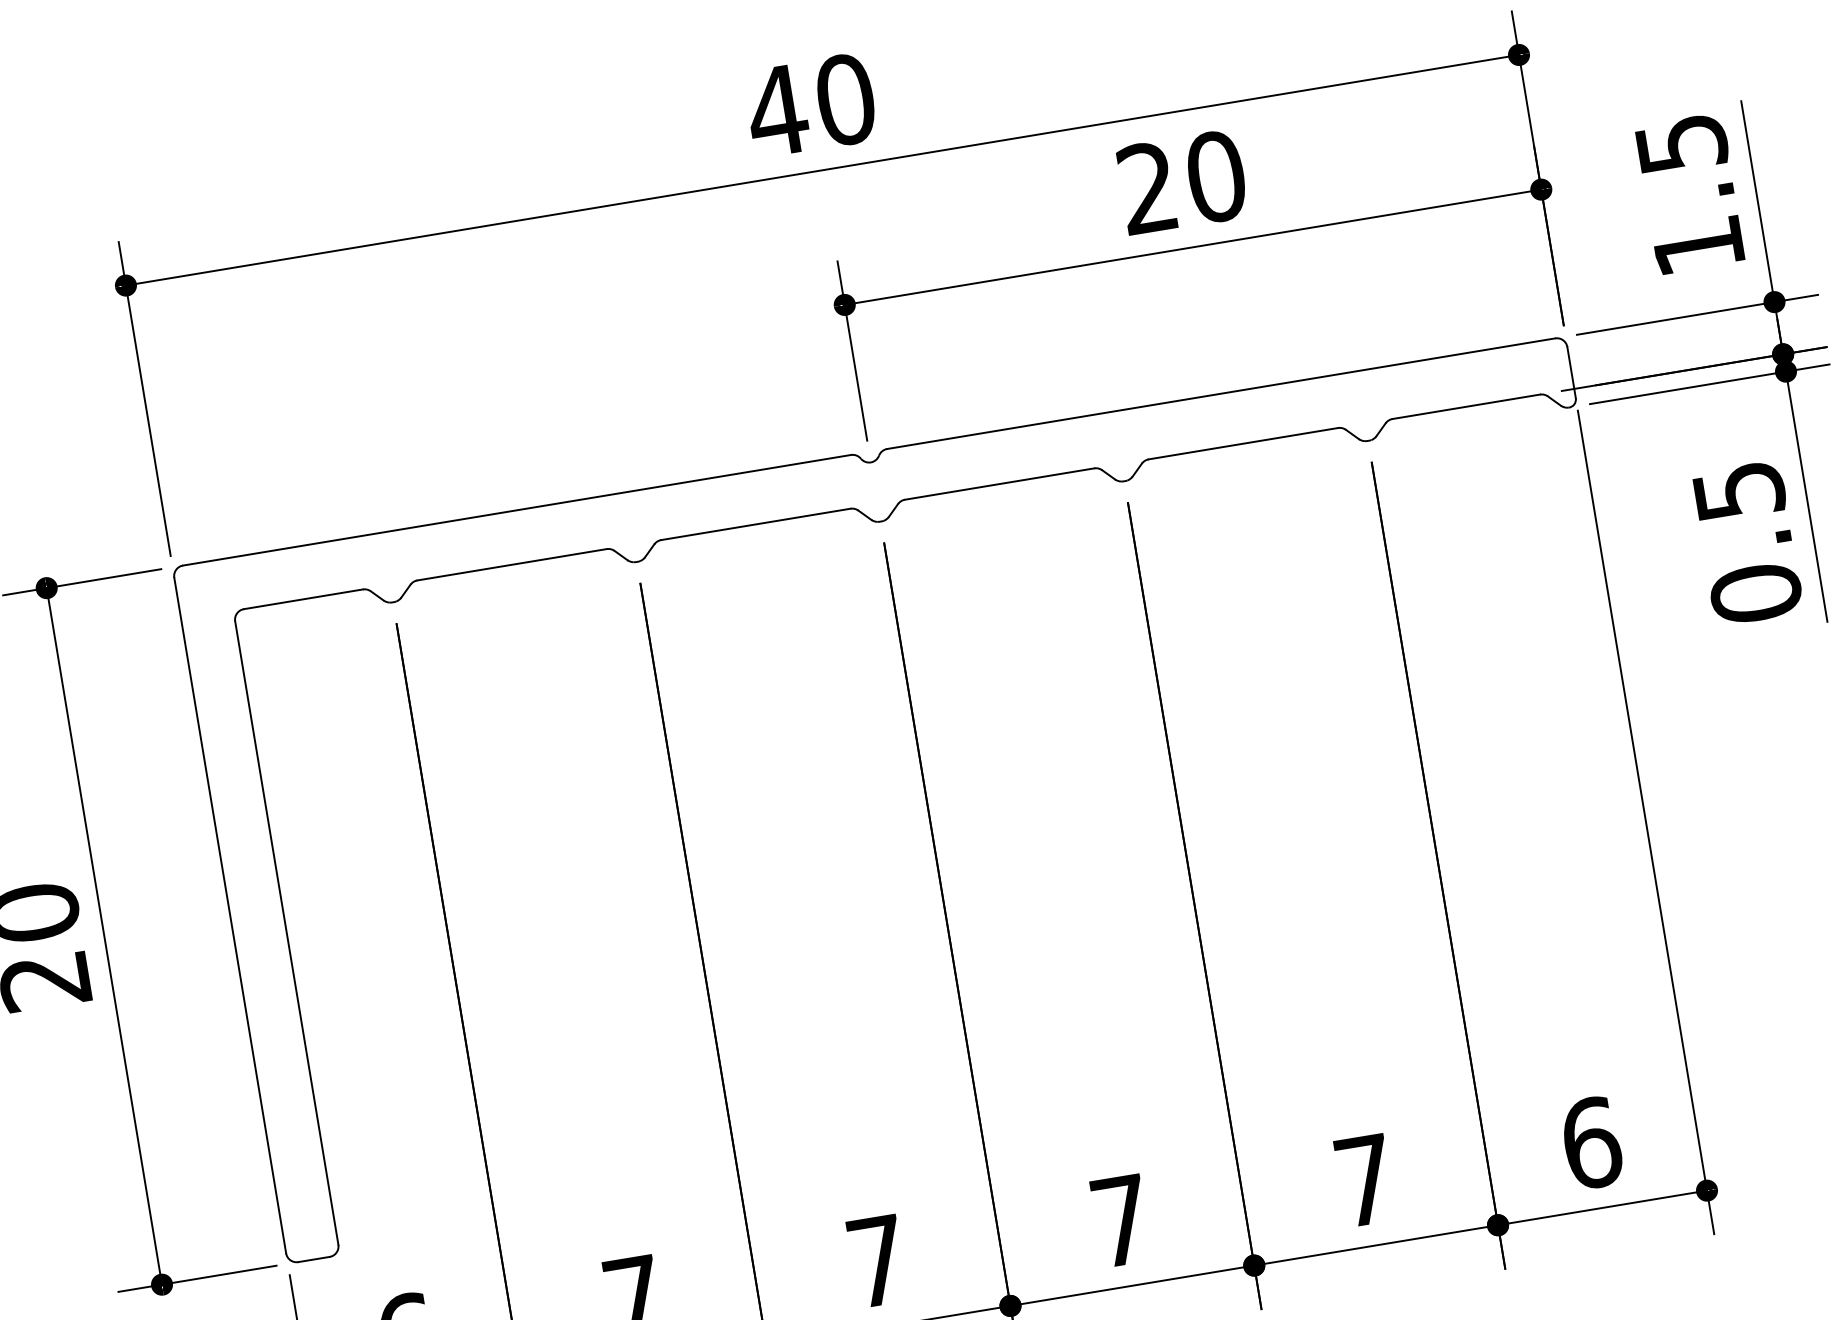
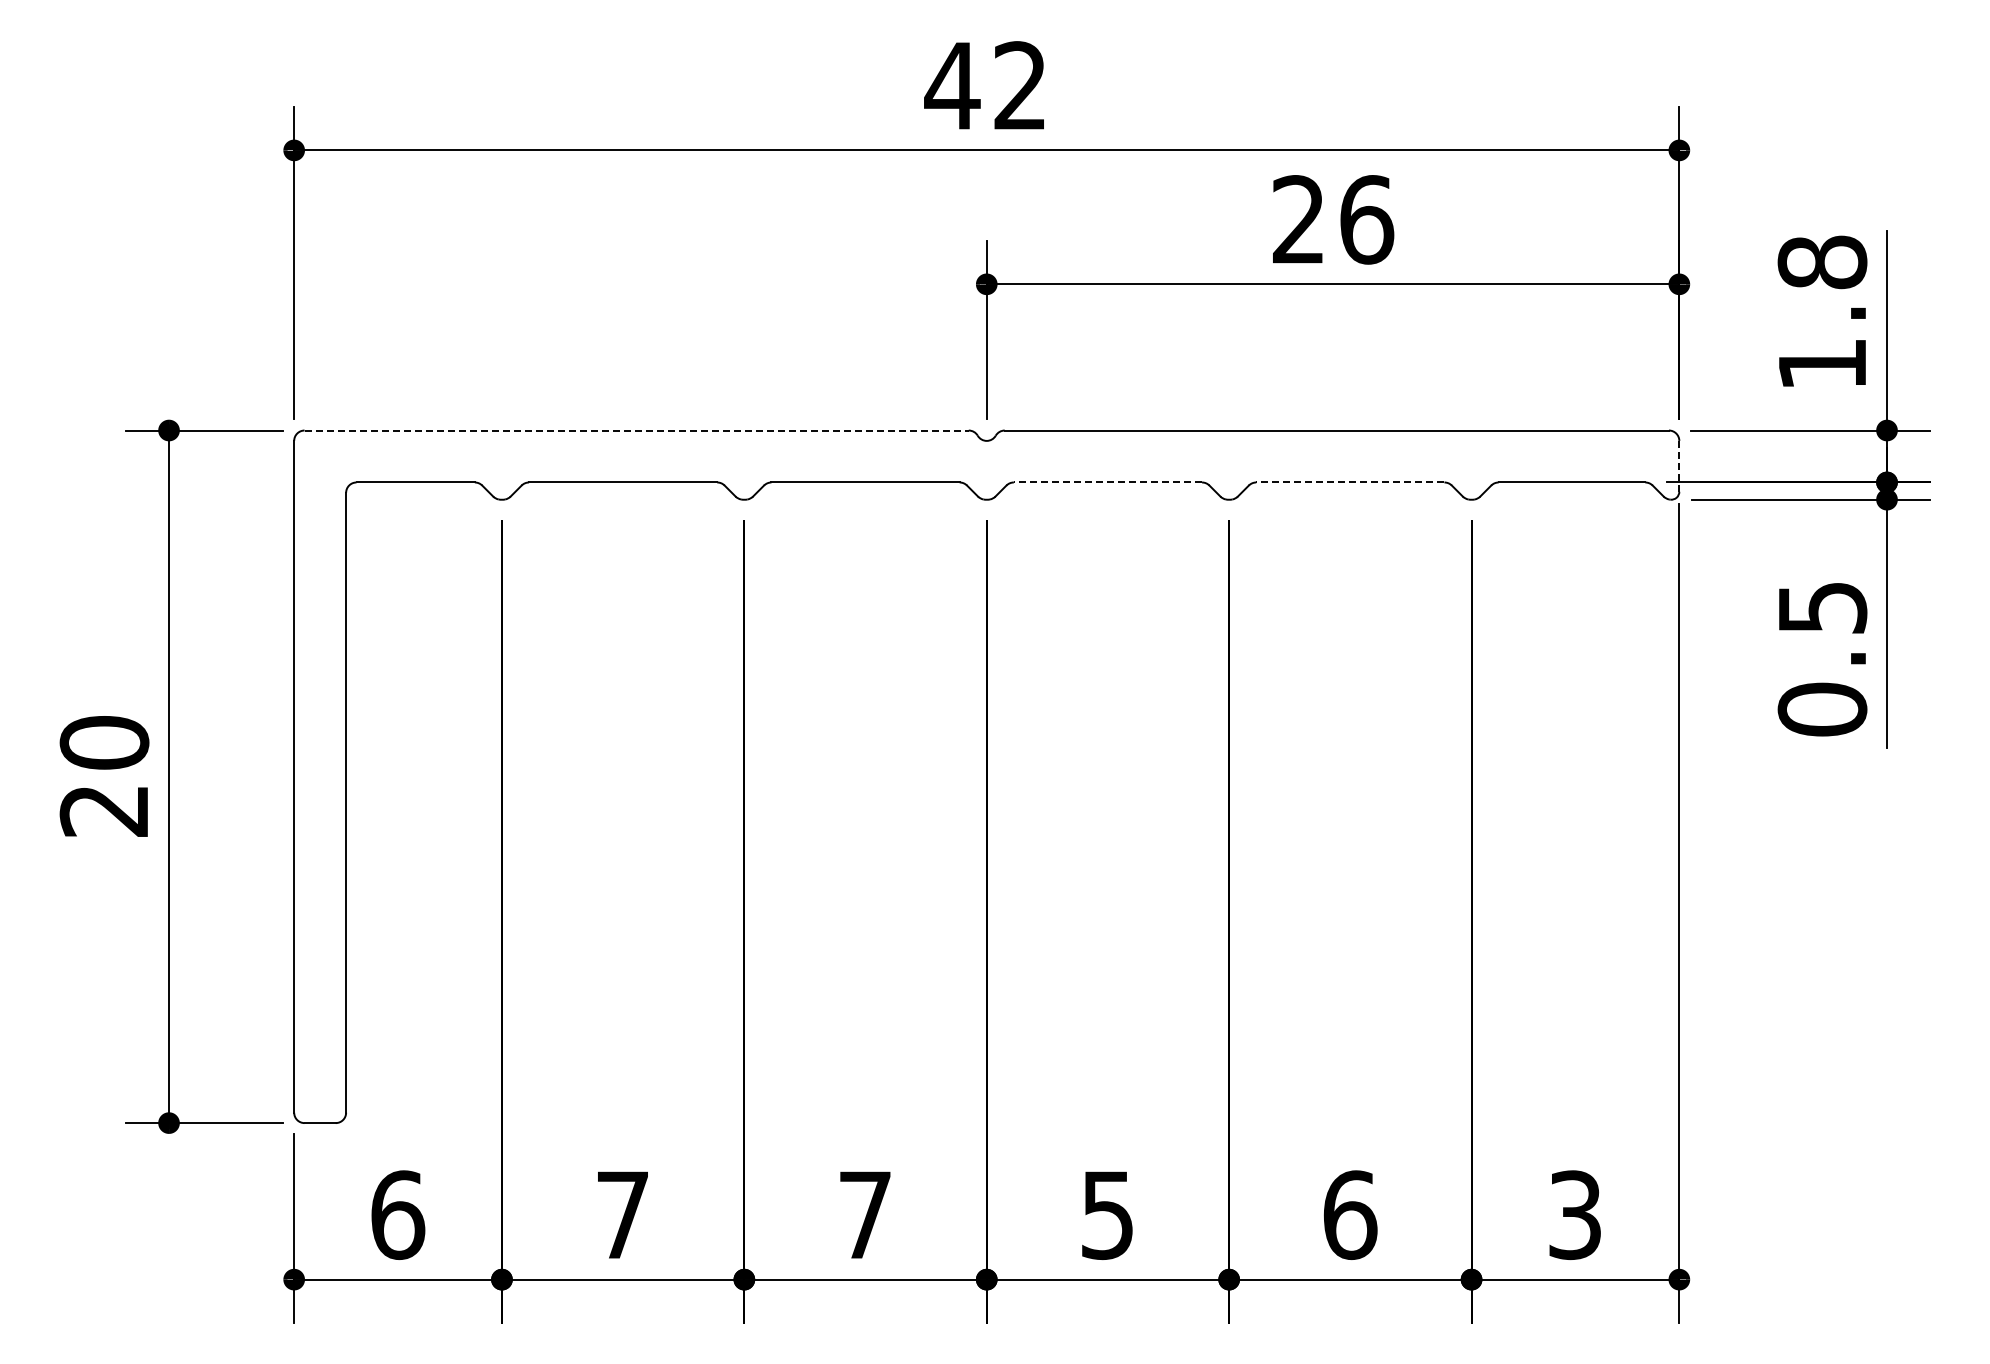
text: (845, 99) -> (1020, 85), 40 -> 42
text: (1681, 143) -> (1822, 262), 1.5 -> 1.8
text: (1216, 176) -> (1367, 219), 20 -> 26
line: (1571, 371) -> (1679, 465), solid -> dashed
line: (1242, 443) -> (1349, 482), solid -> dashed
line: (999, 484) -> (1107, 482), solid -> dashed
line: (517, 510) -> (637, 430), solid -> dashed
text: (1591, 1143) -> (1575, 1215), 6 -> 3
text: (1365, 1180) -> (1350, 1215), 7 -> 6
text: (1121, 1221) -> (1107, 1215), 7 -> 5

